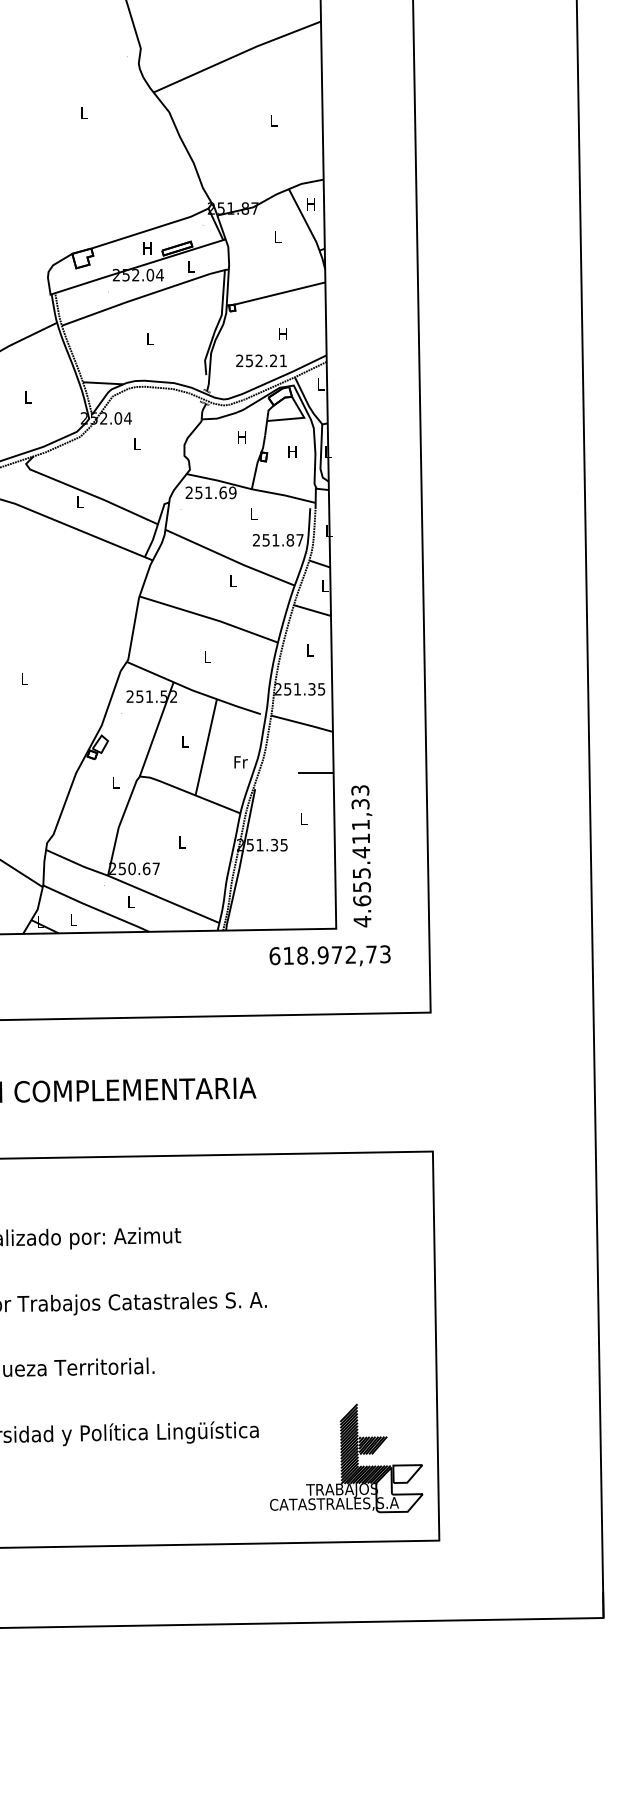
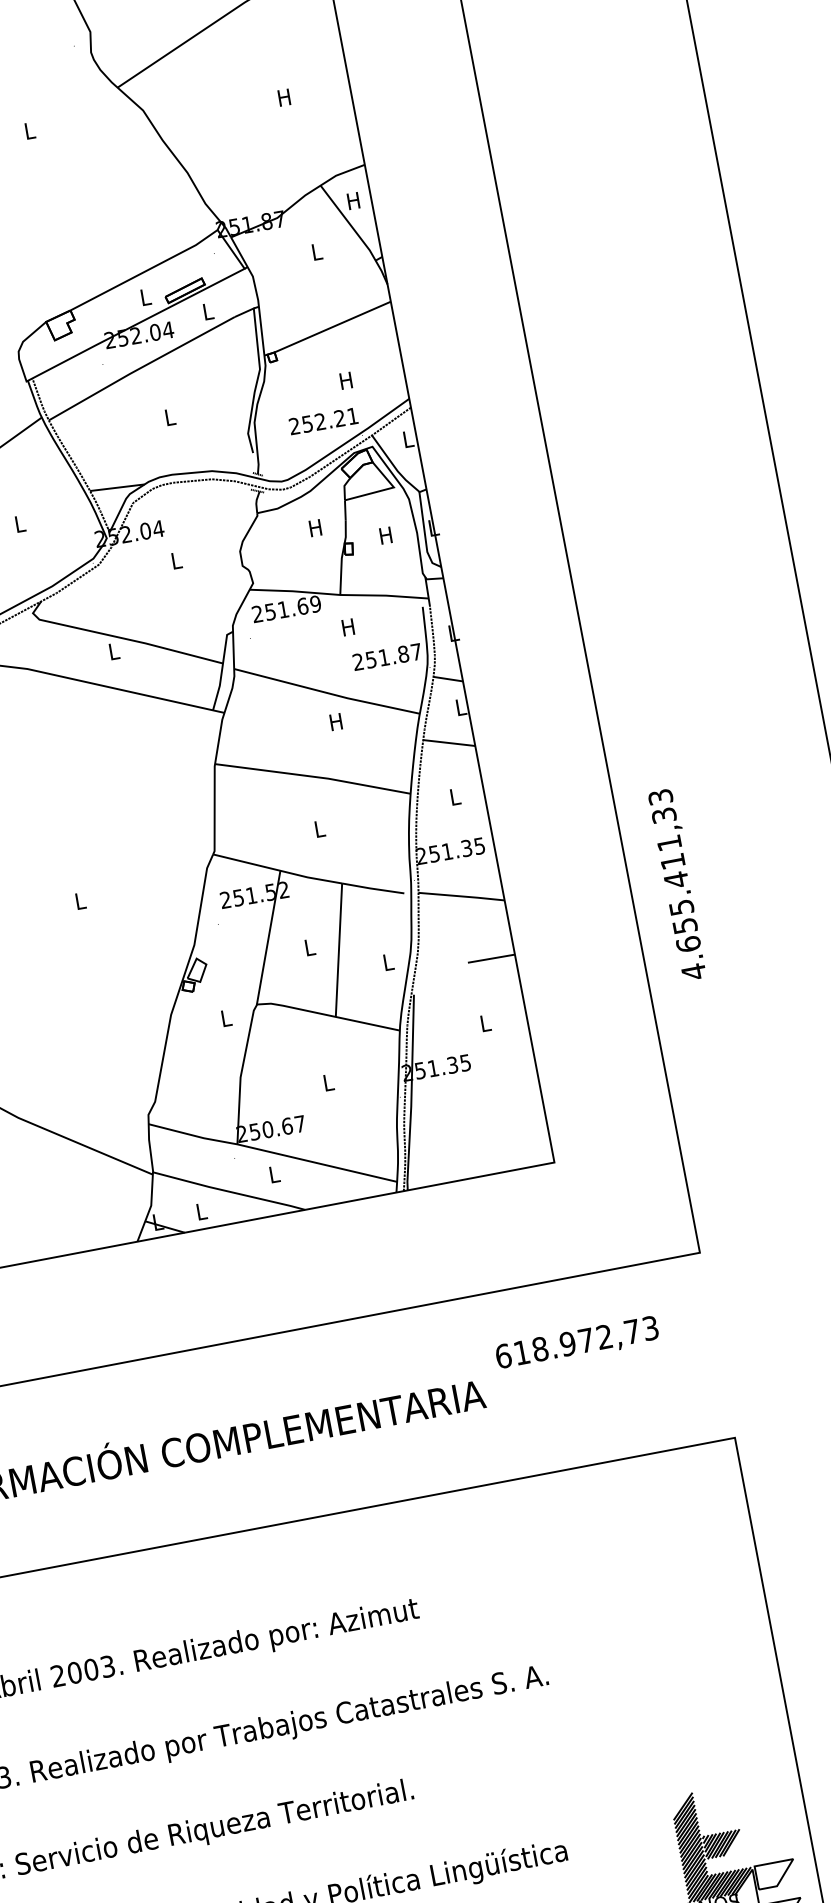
text: (273, 120) -> (284, 97), L -> H
text: (147, 248) -> (145, 297), H -> L
text: (253, 513) -> (348, 626), L -> H
text: (232, 580) -> (335, 721), L -> H
text: (240, 762) -> (388, 962), Fr -> L
text: (361, 856) -> (677, 885), moved
text: (329, 955) -> (576, 1342), moved

